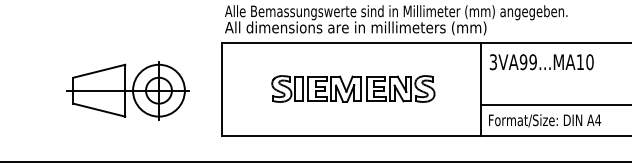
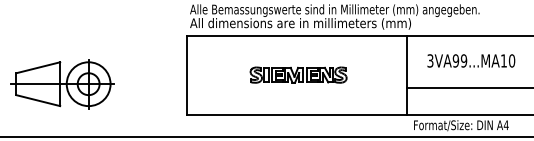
text: (541, 62) -> (471, 61), moved
part: (353, 88) -> (298, 74), size x0.7
part: (127, 90) -> (62, 84), moved
text: (545, 120) -> (461, 125), moved

